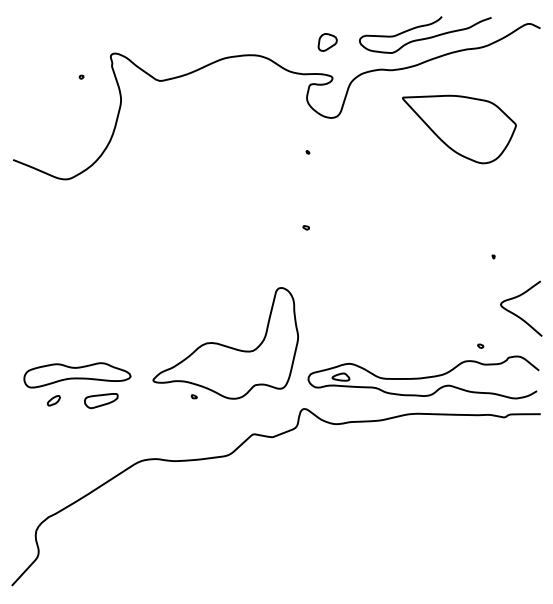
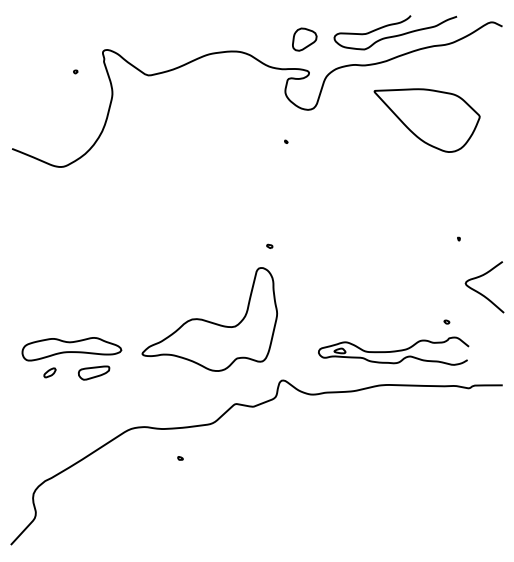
part: (327, 42) -> (304, 39), size x1.4
part: (305, 227) -> (269, 246), moved
part: (423, 377) -> (393, 351), size x0.7
part: (193, 396) -> (179, 458), moved

